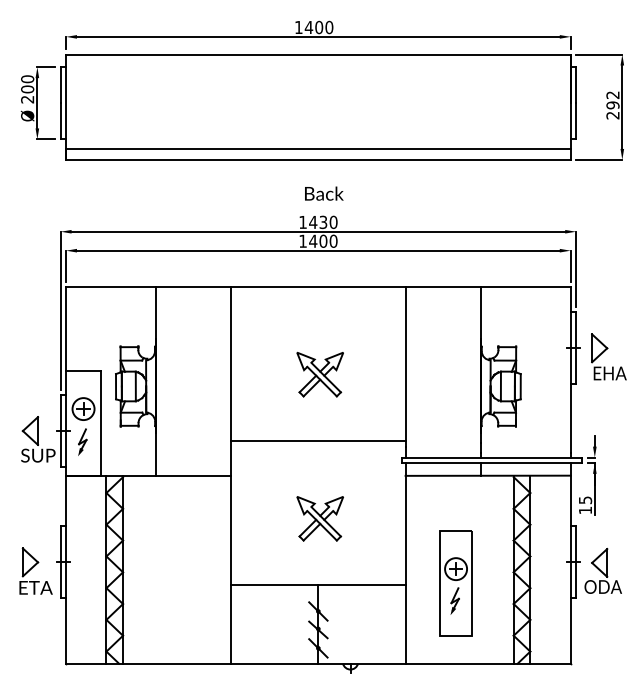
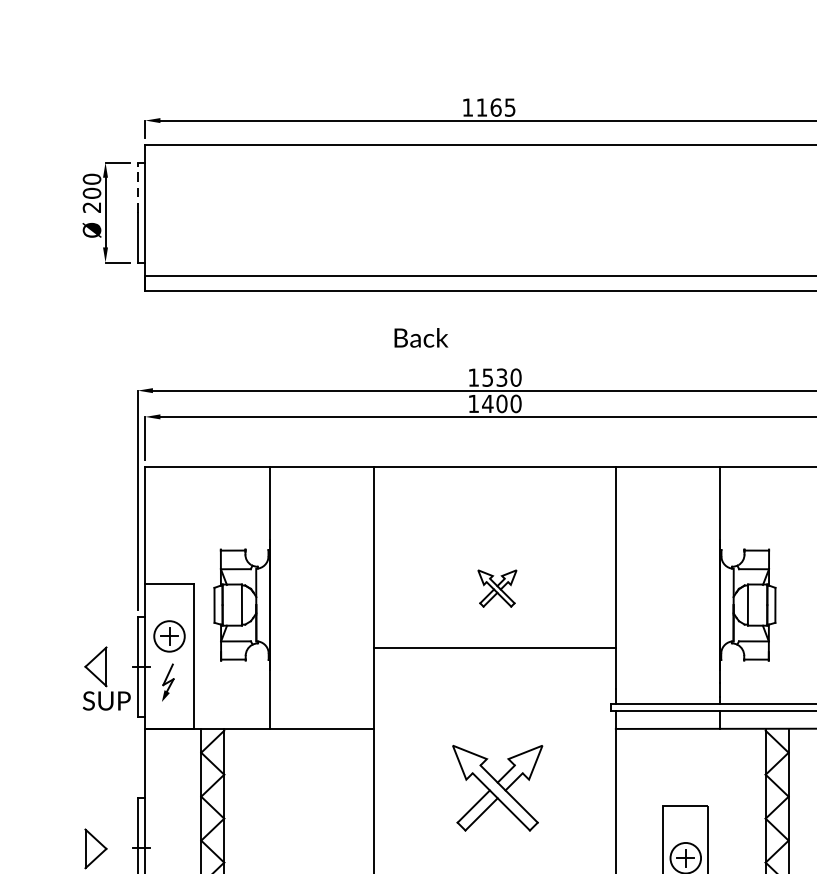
text: (318, 27) -> (495, 107), 1400 -> 1165
line: (60, 84) -> (137, 186), solid -> dashed
text: (324, 193) -> (421, 337), moved
text: (313, 222) -> (488, 377), 1430 -> 1530
part: (319, 374) -> (496, 588), size x0.6
line: (318, 441) -> (495, 648), moved
part: (319, 518) -> (496, 788), size x1.4

